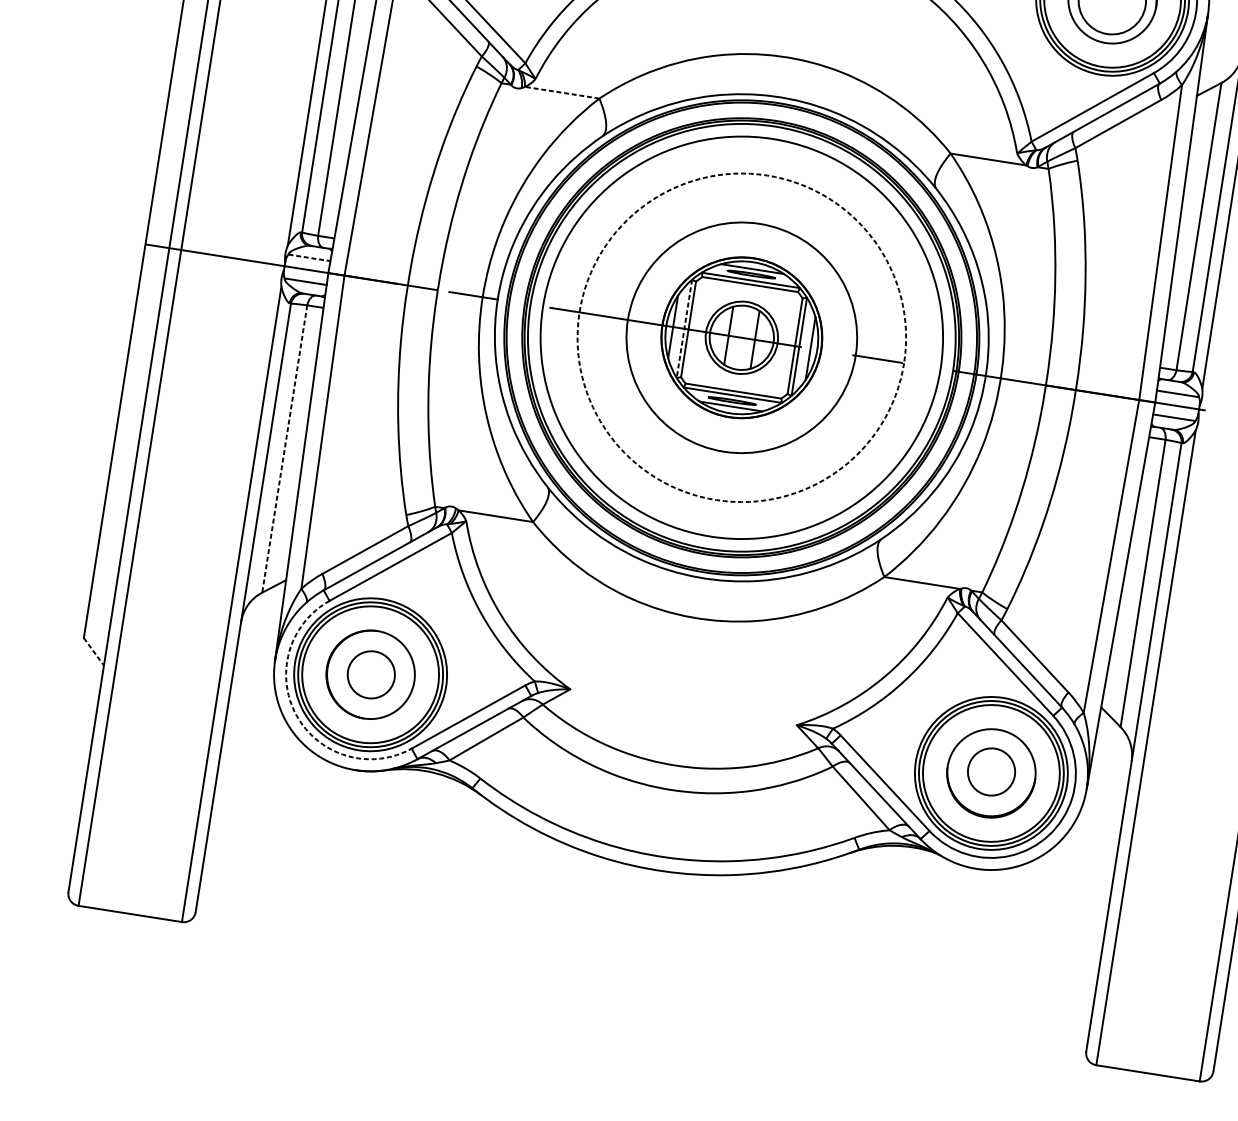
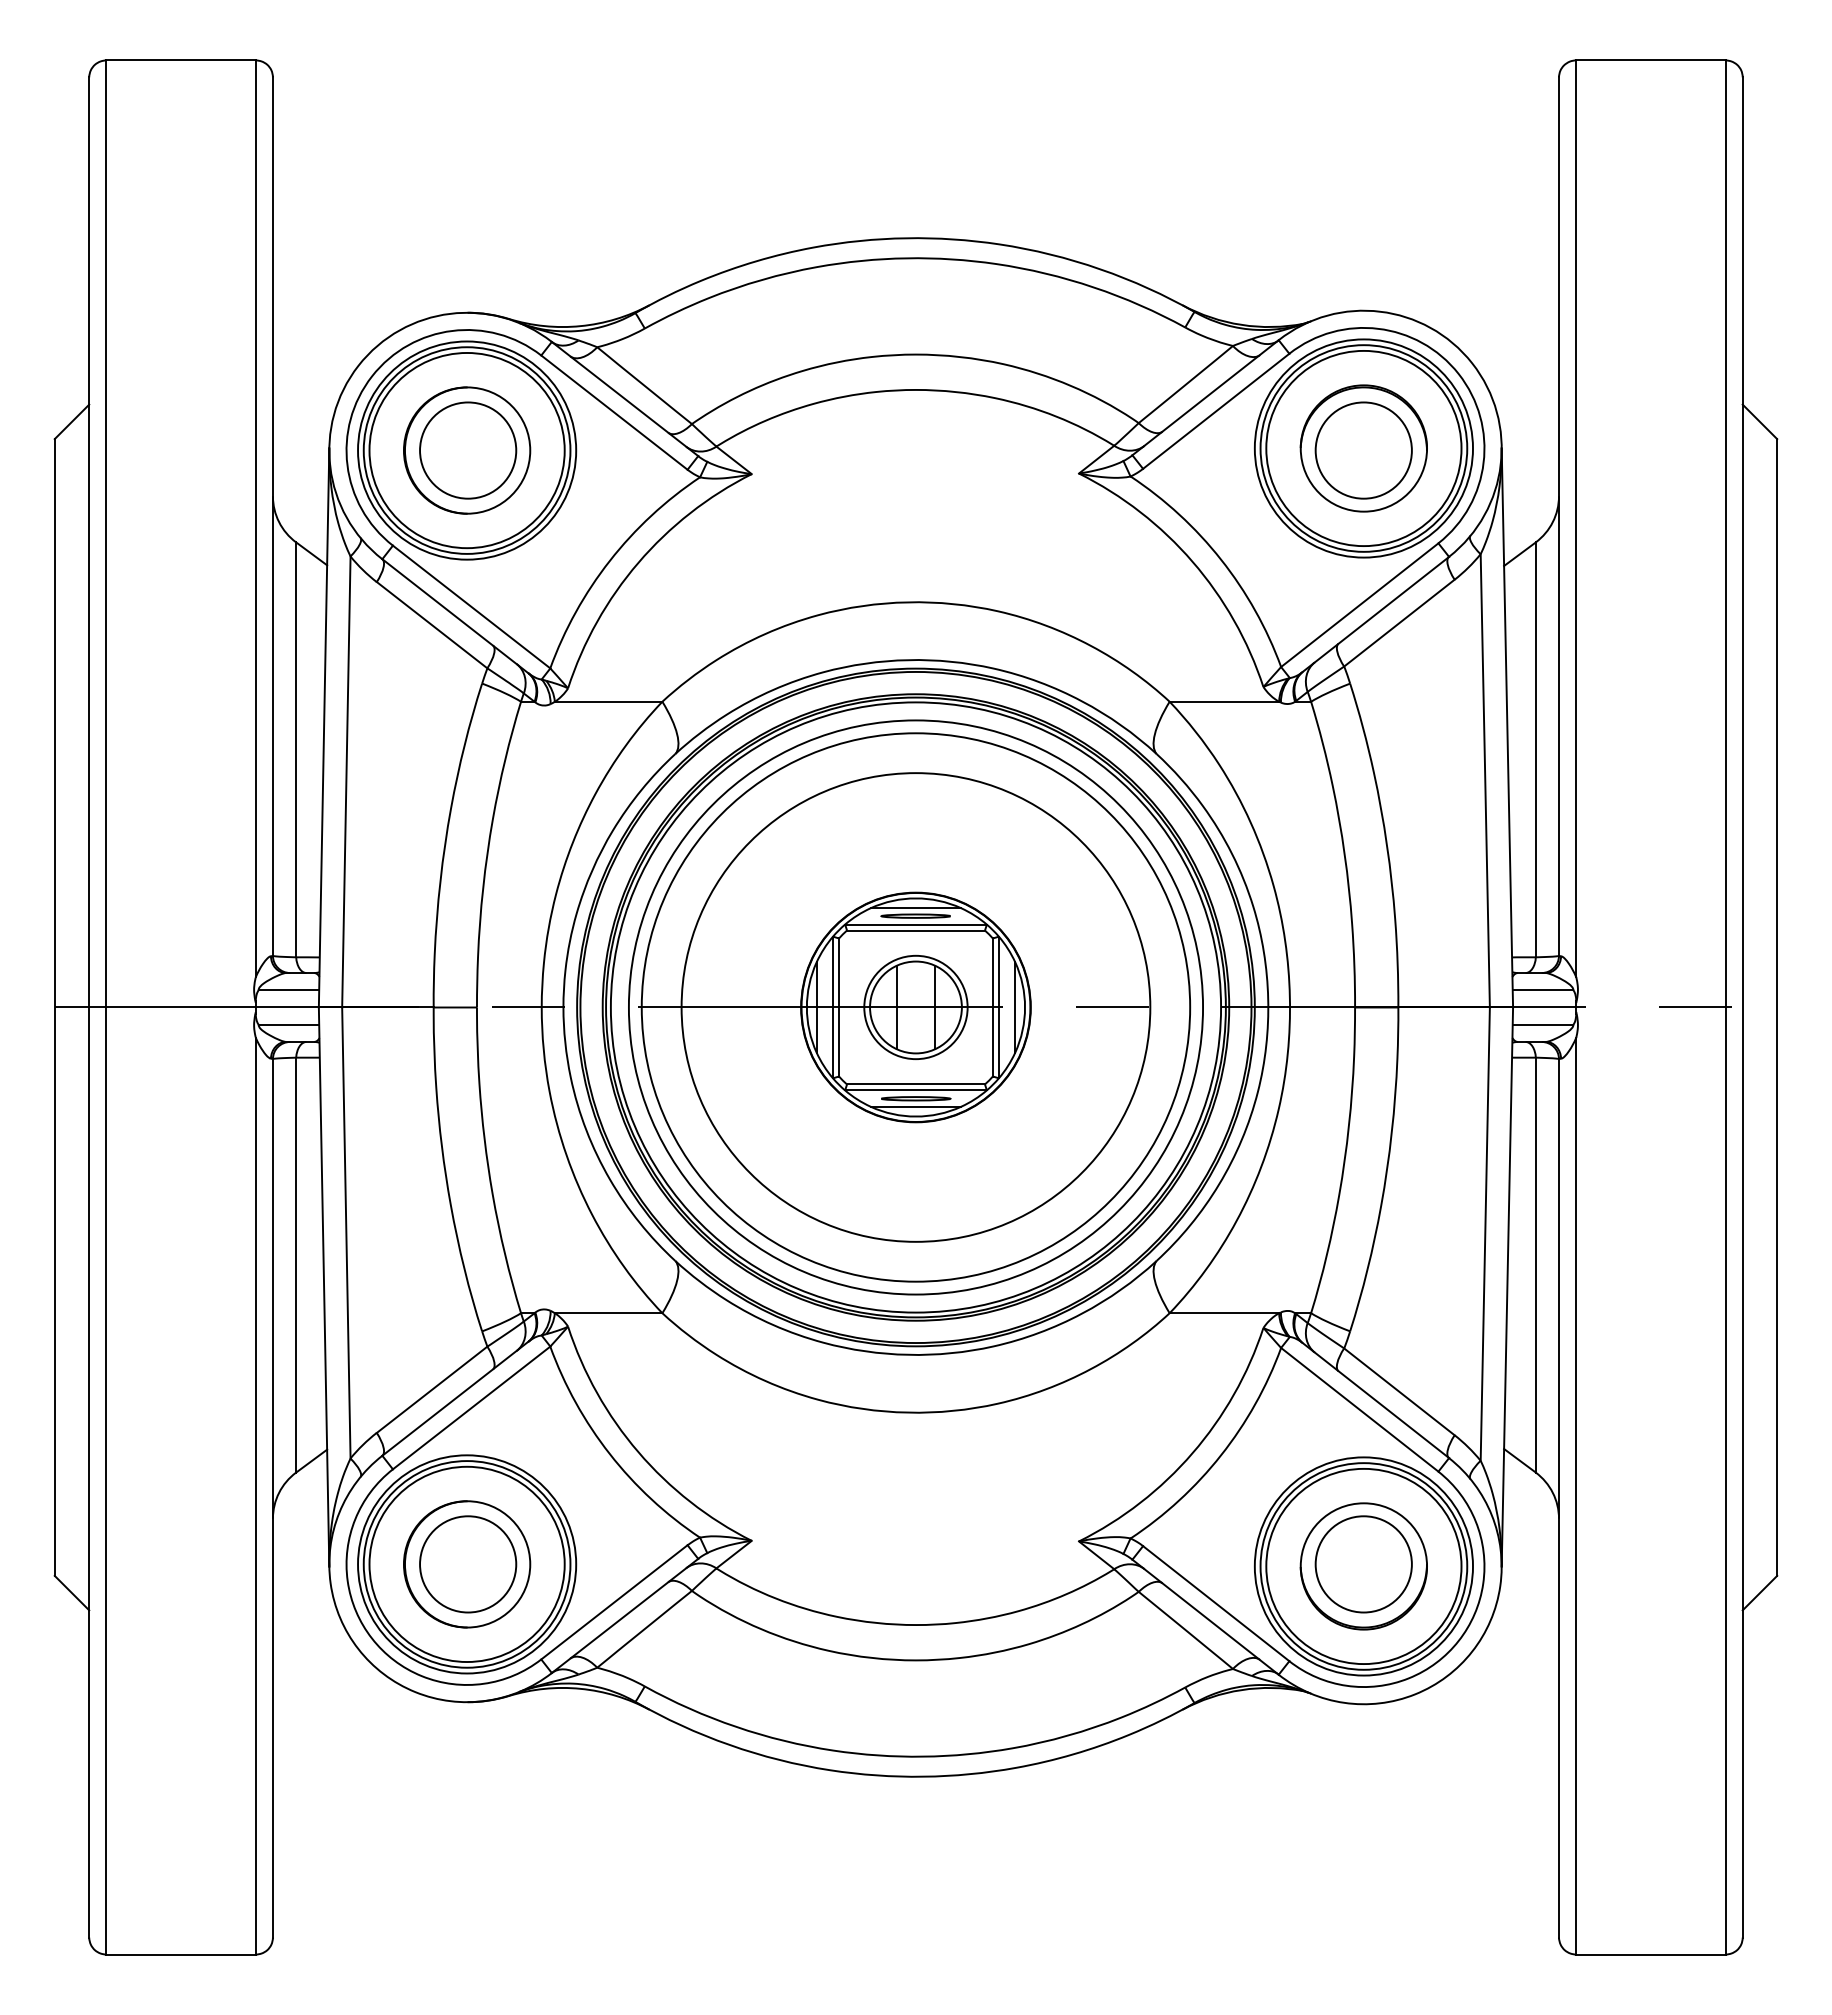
line: (562, 92) -> (608, 701), dashed -> solid
line: (309, 258) -> (289, 990), dashed -> solid
line: (684, 328) -> (833, 1007), dashed -> solid
circle: (741, 337) -> (915, 1007), dashed -> solid
circle: (741, 337) -> (915, 1007), size x1.67
line: (284, 449) -> (296, 1265), dashed -> solid
line: (94, 652) -> (72, 1593), dashed -> solid
circle: (371, 675) -> (468, 1564), size x1.43
arc: (297, 715) -> (372, 1638), dashed -> solid
circle: (991, 772) -> (1363, 1564), size x1.43

